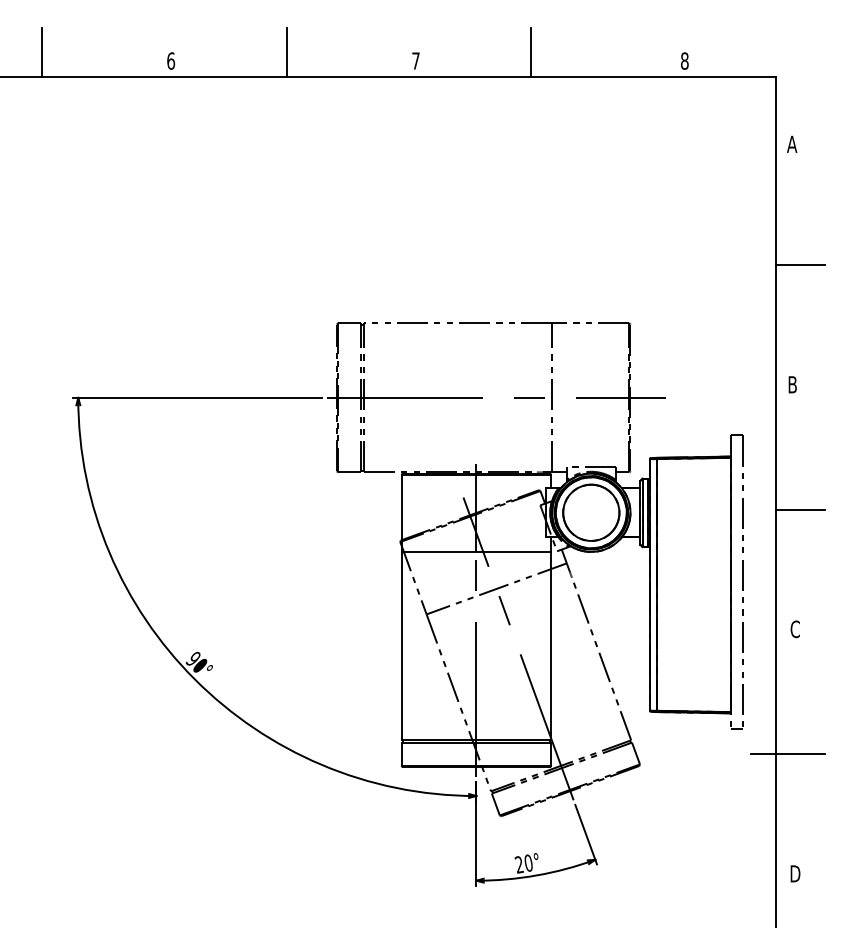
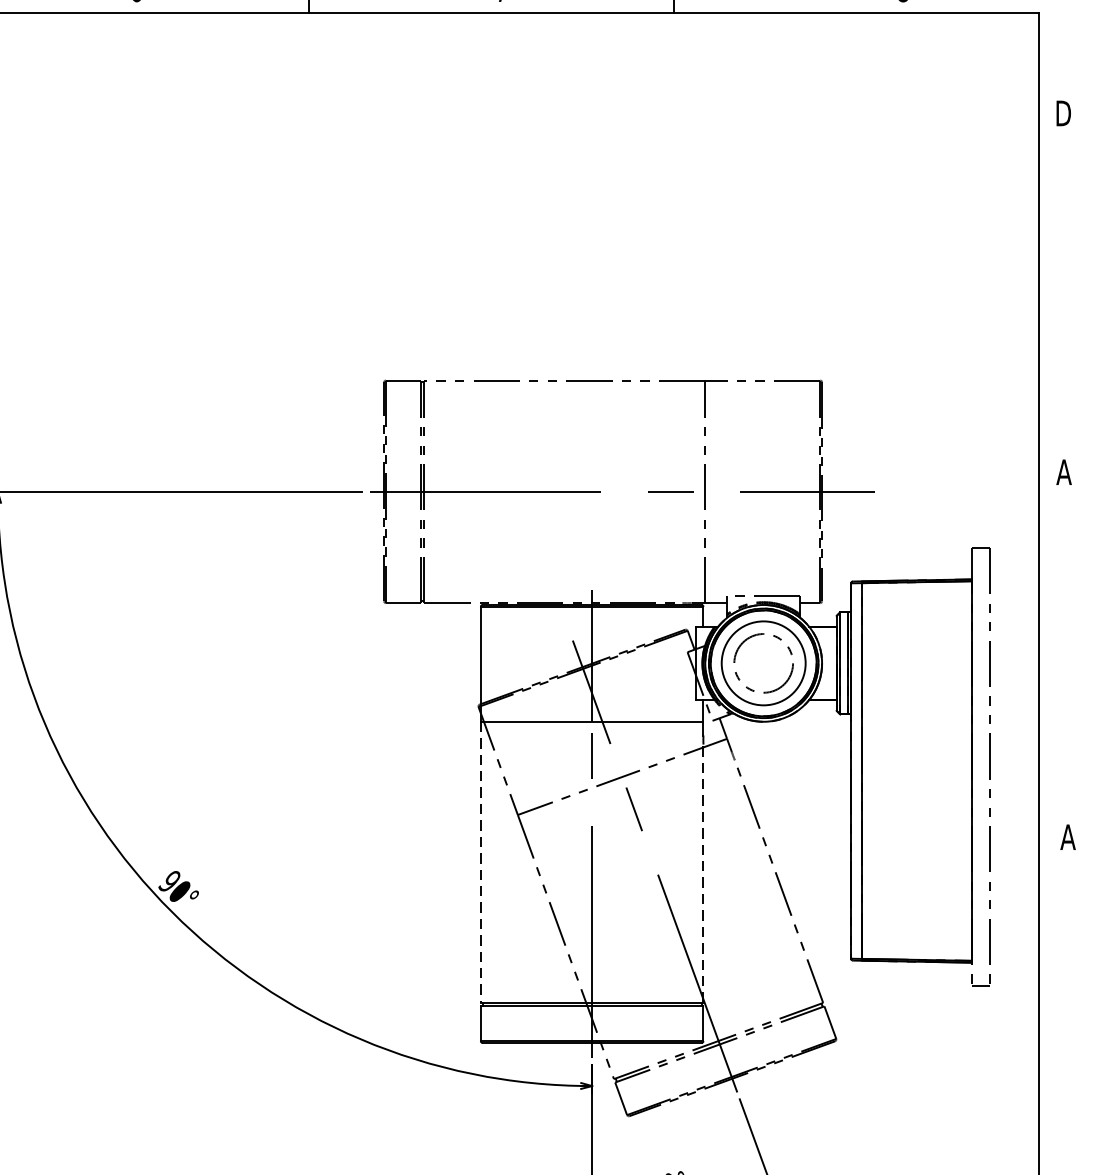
text: (792, 143) -> (1063, 112), A -> D
line: (799, 265) -> (1074, 294), removed
text: (792, 384) -> (1063, 471), B -> A
line: (799, 509) -> (1074, 658), removed
circle: (591, 512) -> (763, 662), size x0.7
text: (795, 629) -> (1068, 837), C -> A
line: (401, 646) -> (480, 862), solid -> dashed
line: (550, 653) -> (702, 873), solid -> dashed
line: (787, 754) -> (1056, 1024), removed

